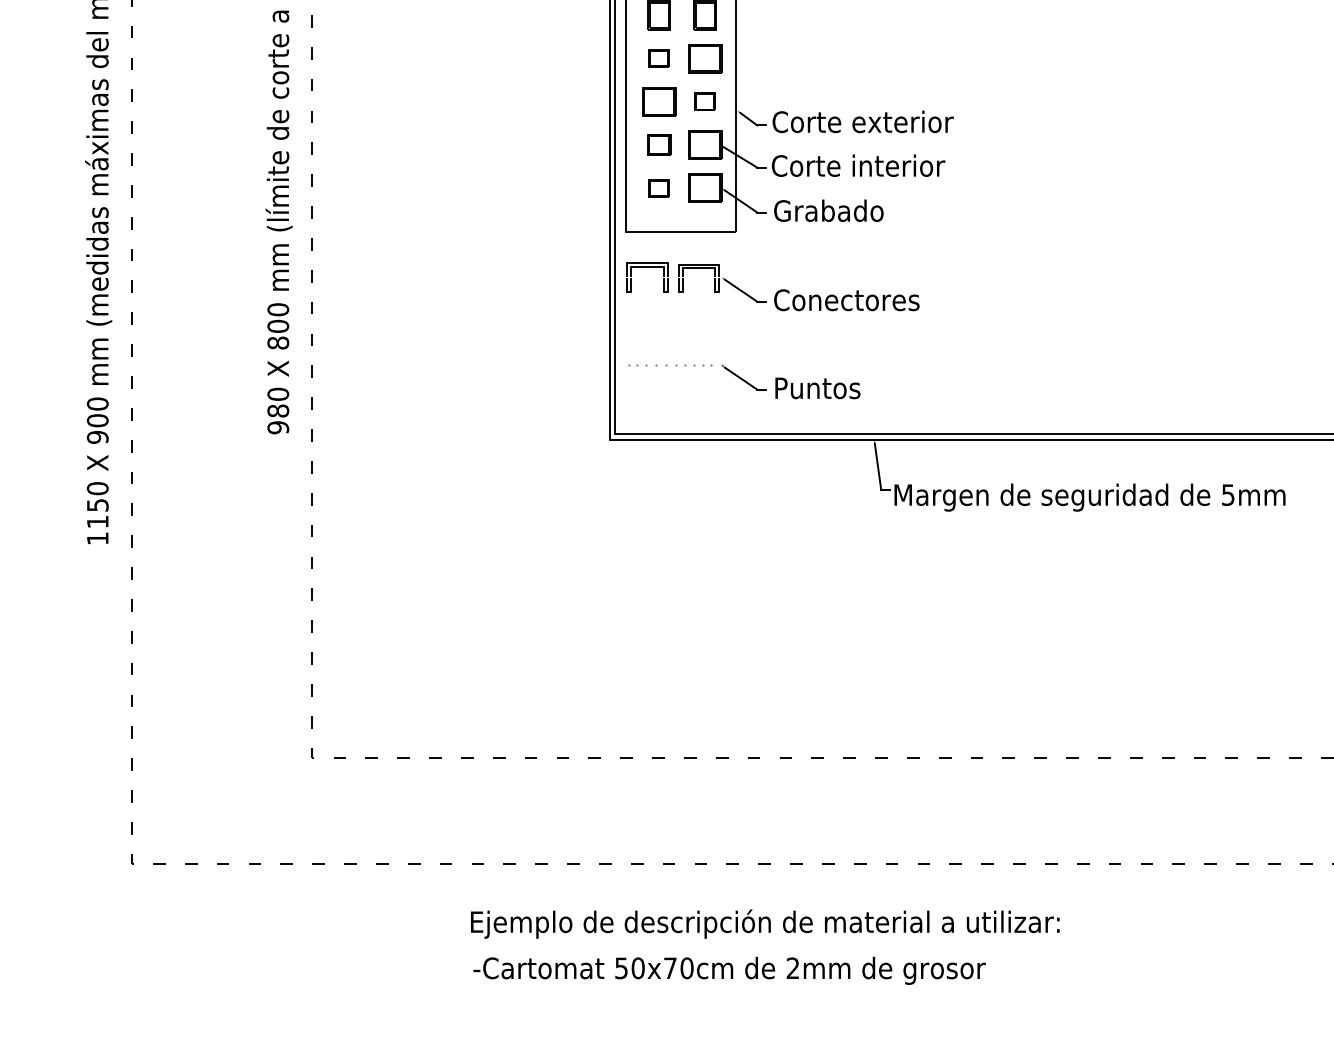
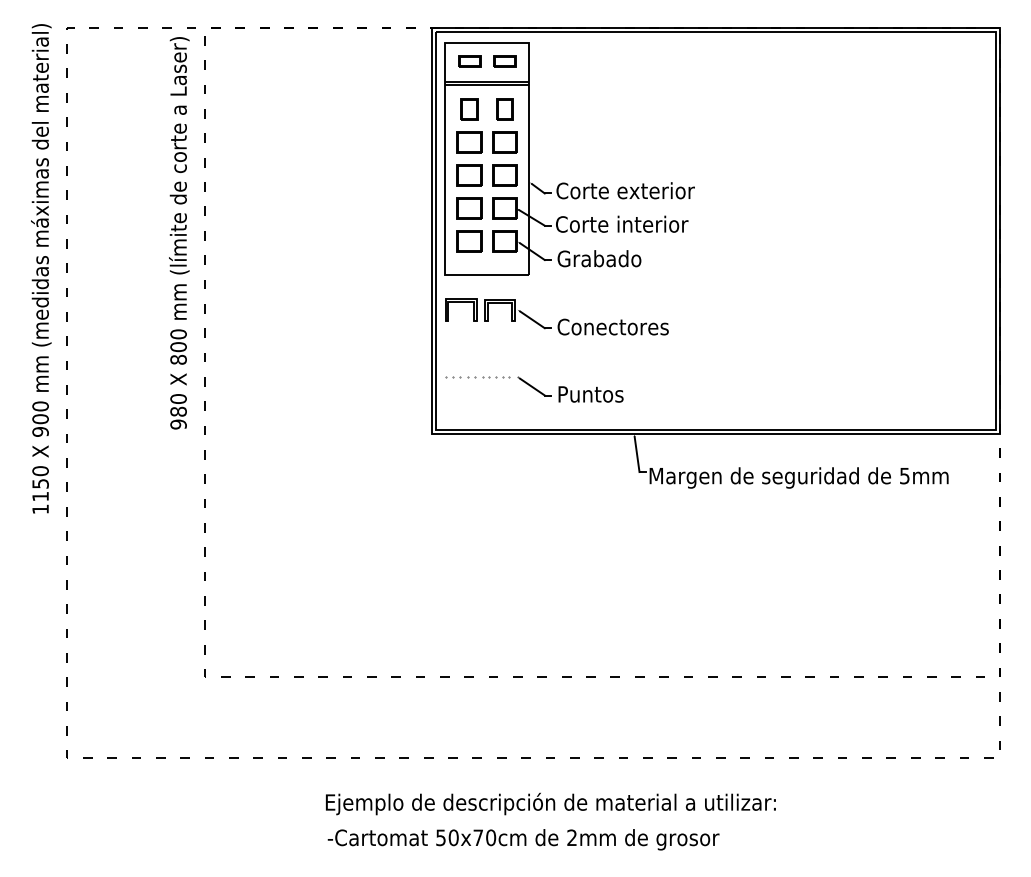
part: (658, 58) -> (469, 142), size x1.67
part: (704, 101) -> (504, 175), size x1.67
part: (658, 145) -> (469, 208), size x1.43
part: (658, 188) -> (469, 241), size x1.67

